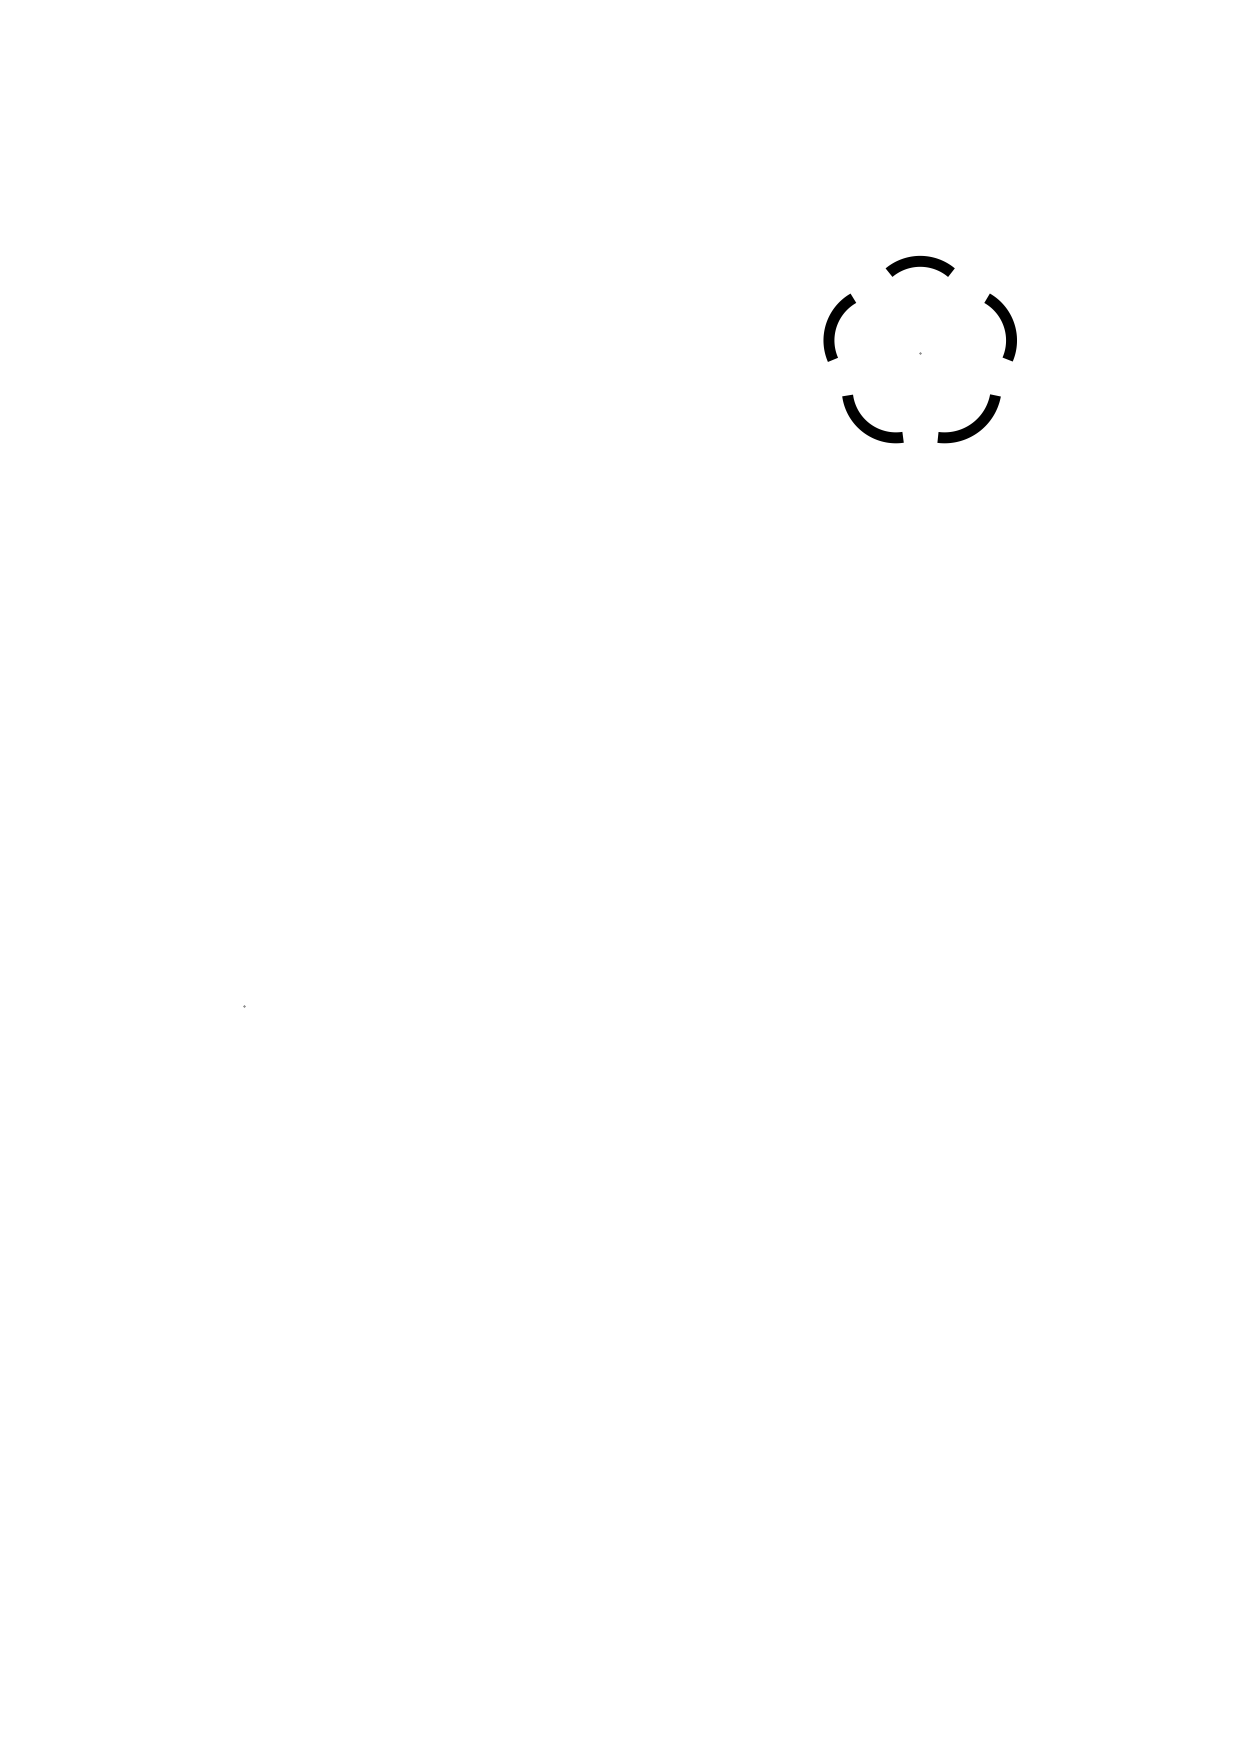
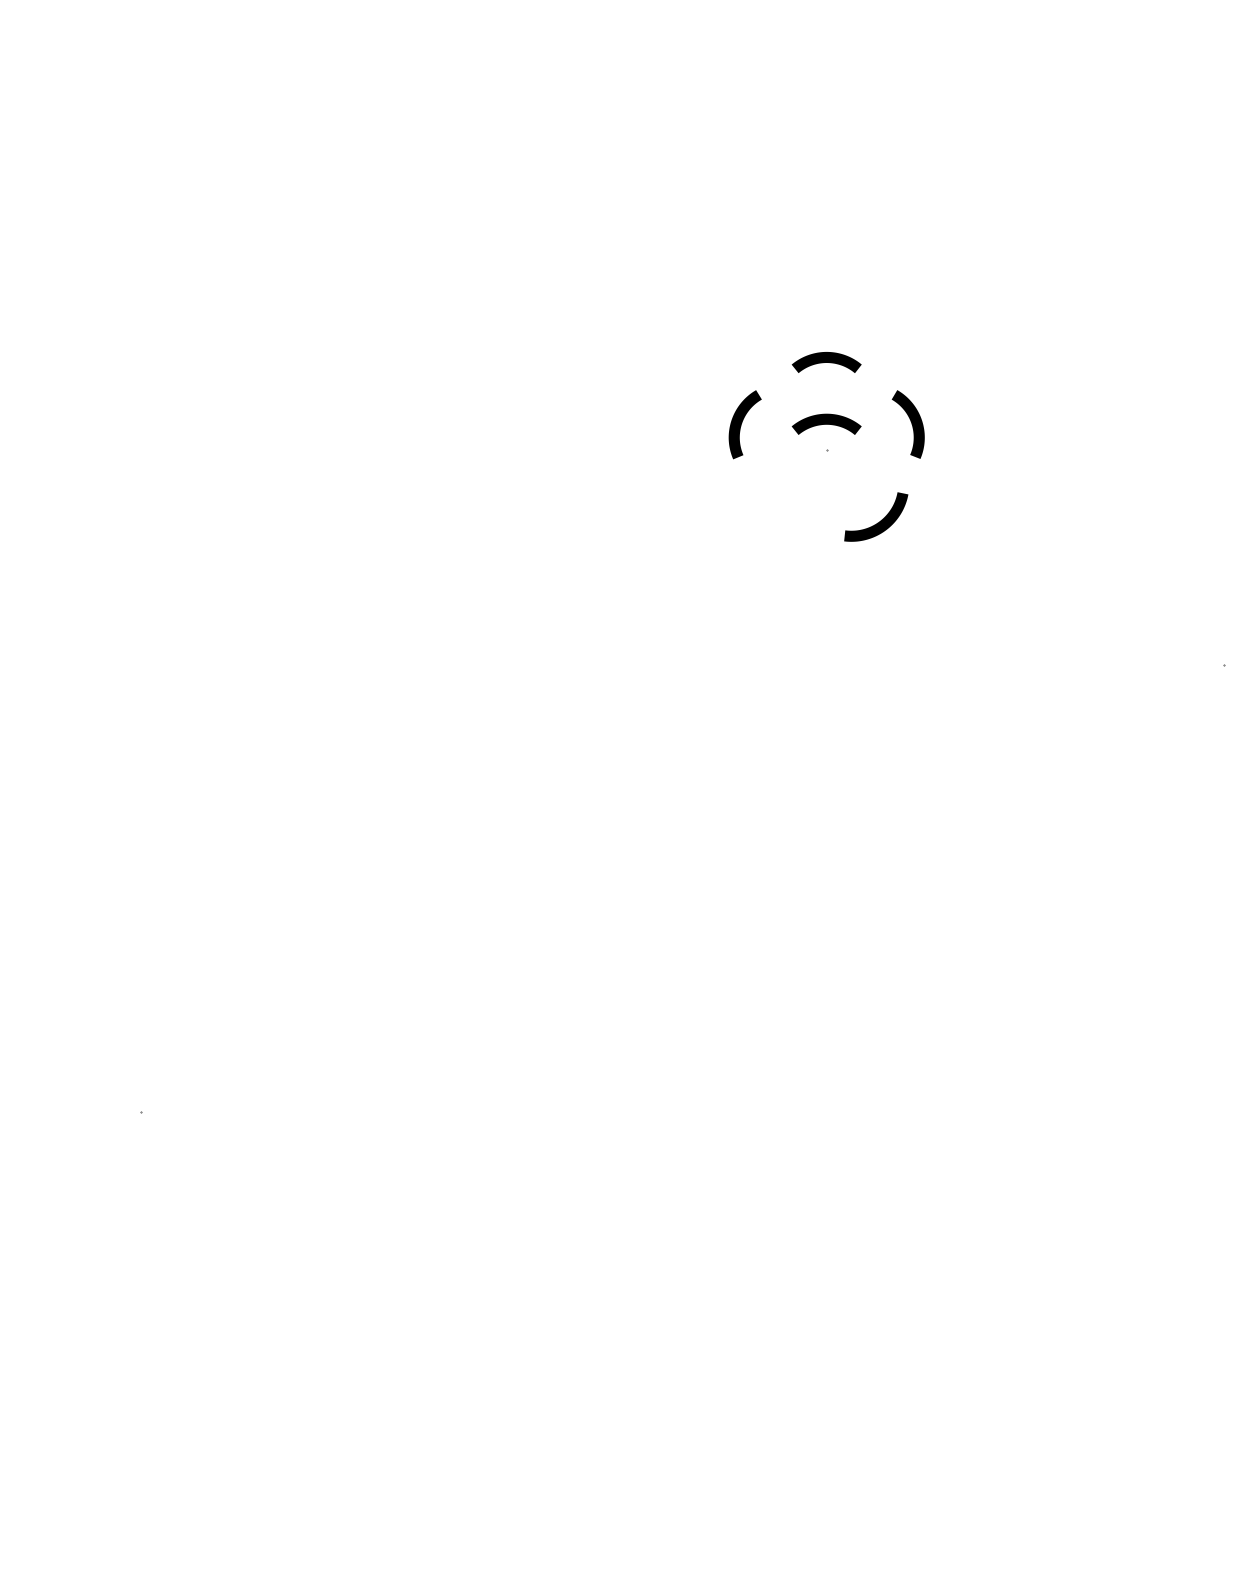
curve: (919, 326) -> (826, 423), added
curve: (868, 422) -> (774, 520), removed

